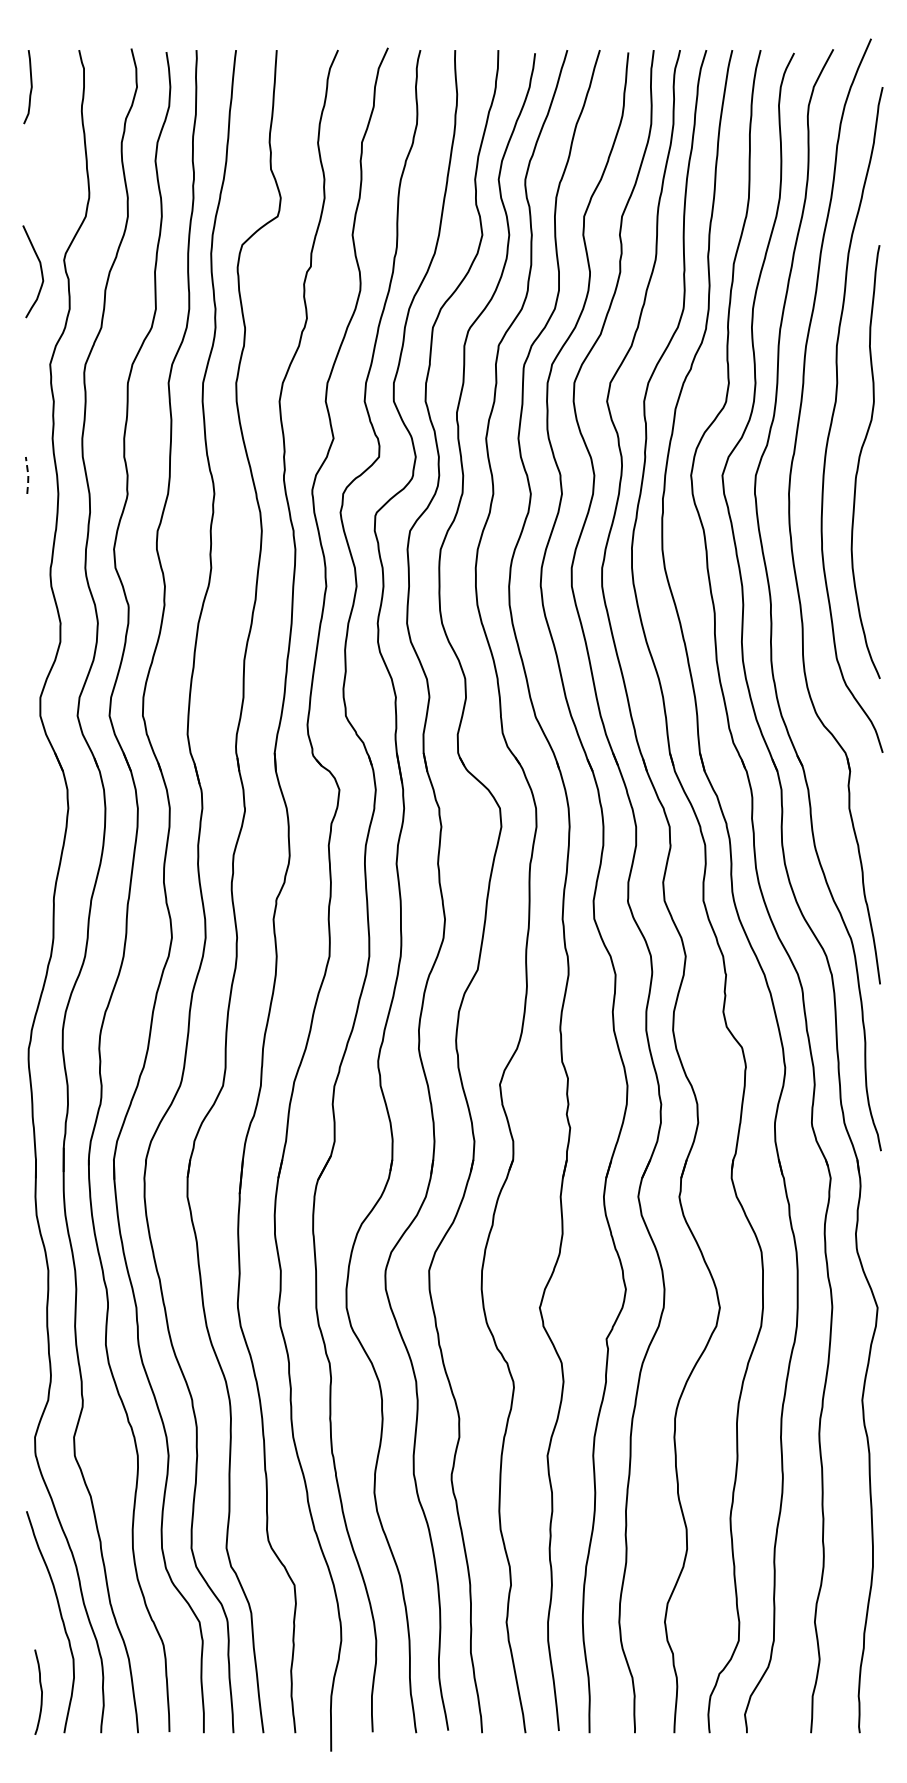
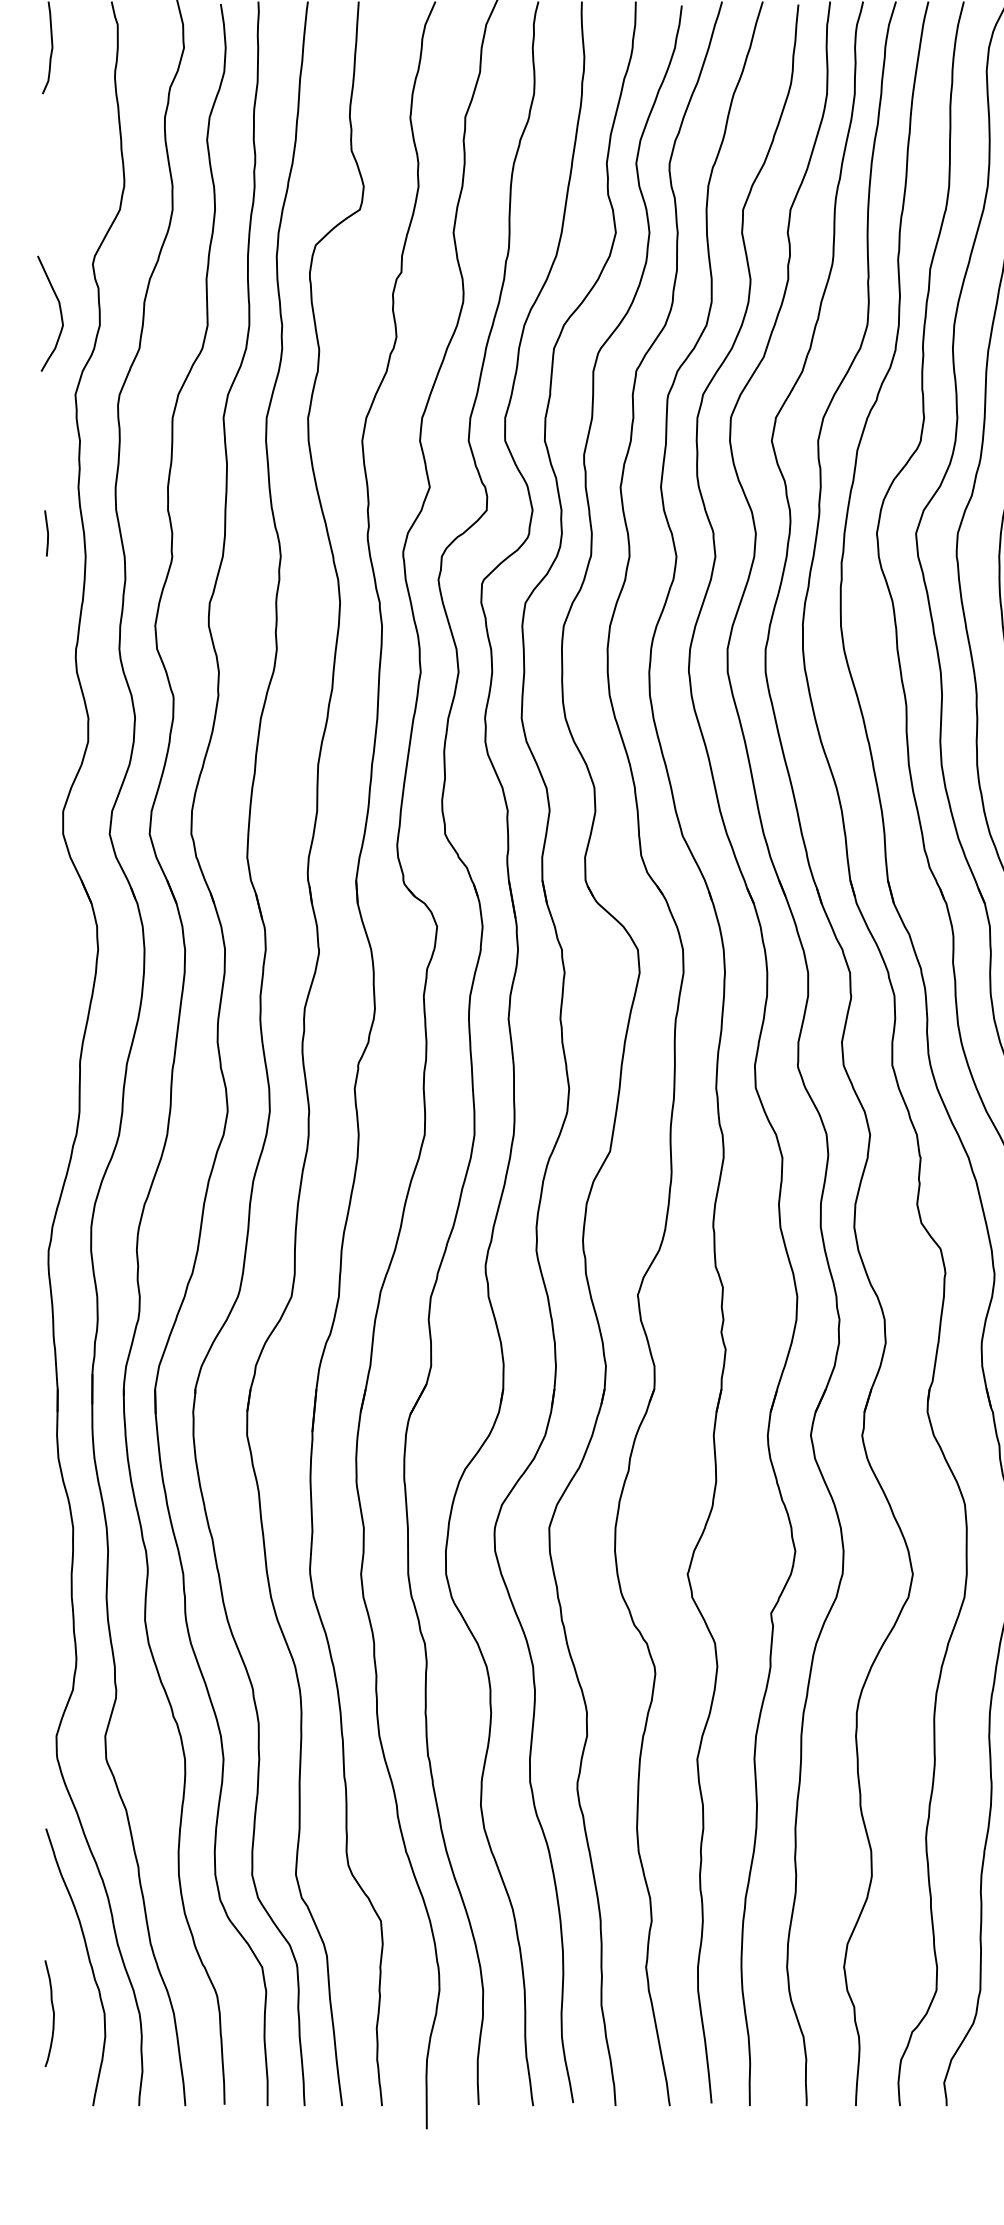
curve: (40, 270) -> (59, 312), moved
line: (28, 475) -> (48, 533), dashed -> solid
curve: (40, 1690) -> (52, 2011), moved

